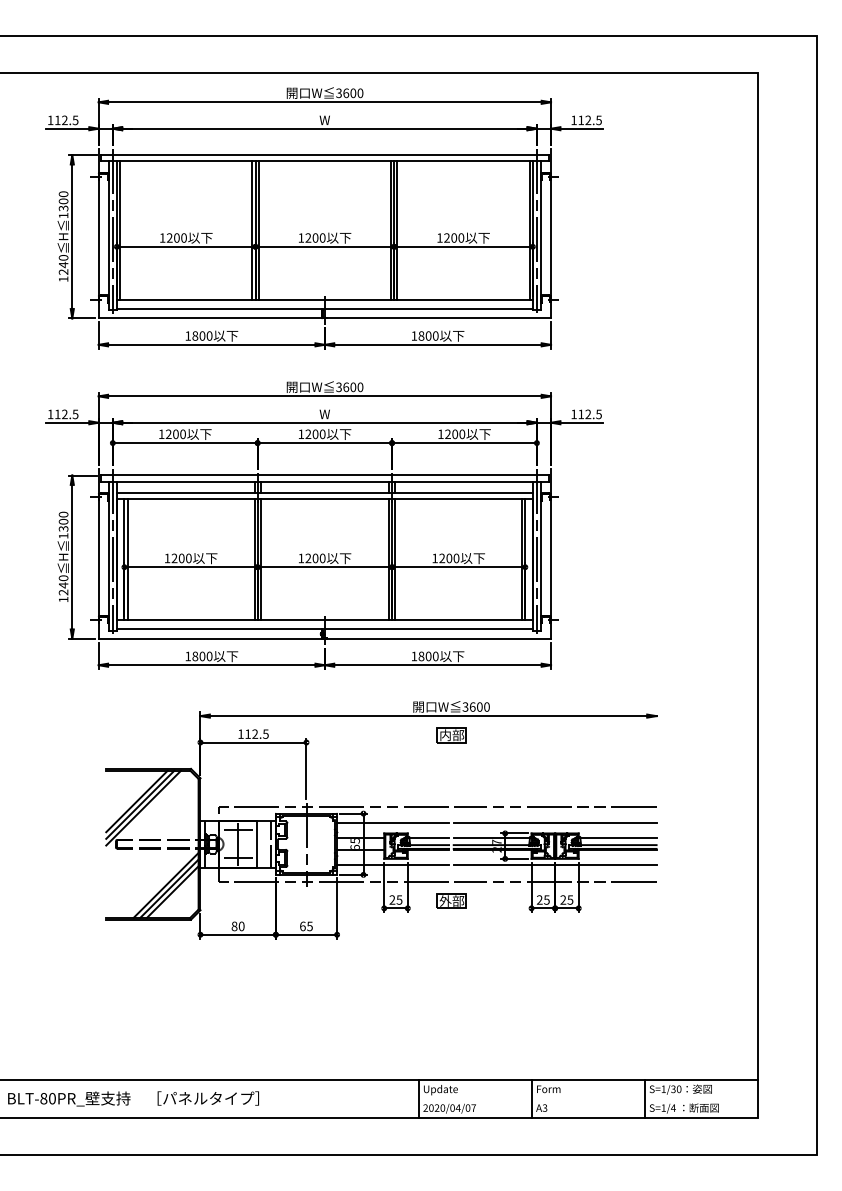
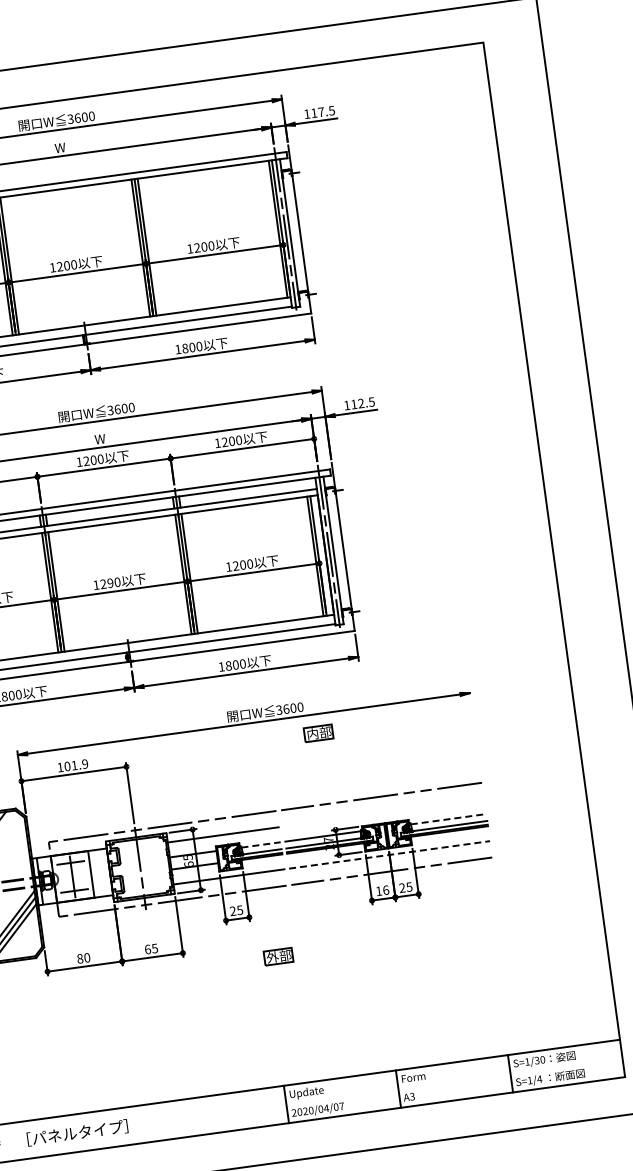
text: (588, 120) -> (321, 112), 112.5 -> 117.5
text: (315, 558) -> (110, 583), 1200 -> 1290
text: (256, 733) -> (75, 764), 112.5 -> 101.9
part: (451, 735) -> (318, 733), moved
line: (554, 823) -> (383, 813), removed
line: (429, 838) -> (261, 845), solid -> dashed
line: (618, 838) -> (448, 819), solid -> dashed
line: (271, 843) -> (105, 871), removed
line: (555, 865) -> (389, 854), solid -> dashed
text: (542, 899) -> (381, 890), 25 -> 16
part: (451, 900) -> (278, 955), moved

